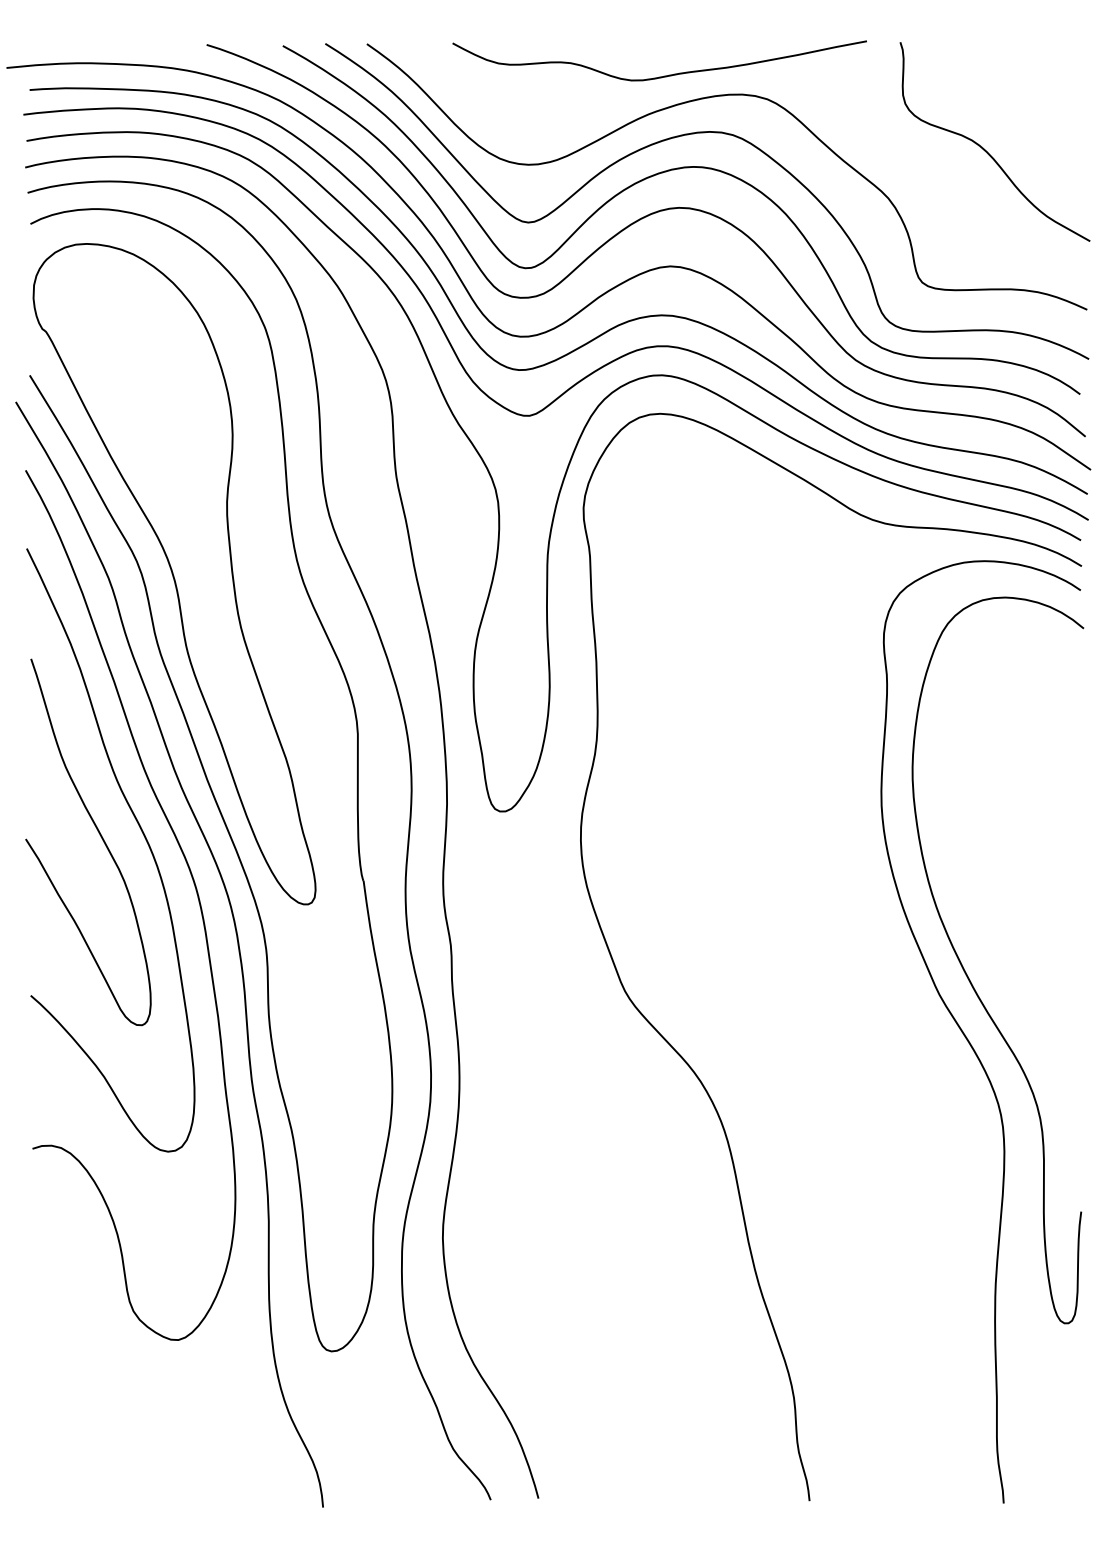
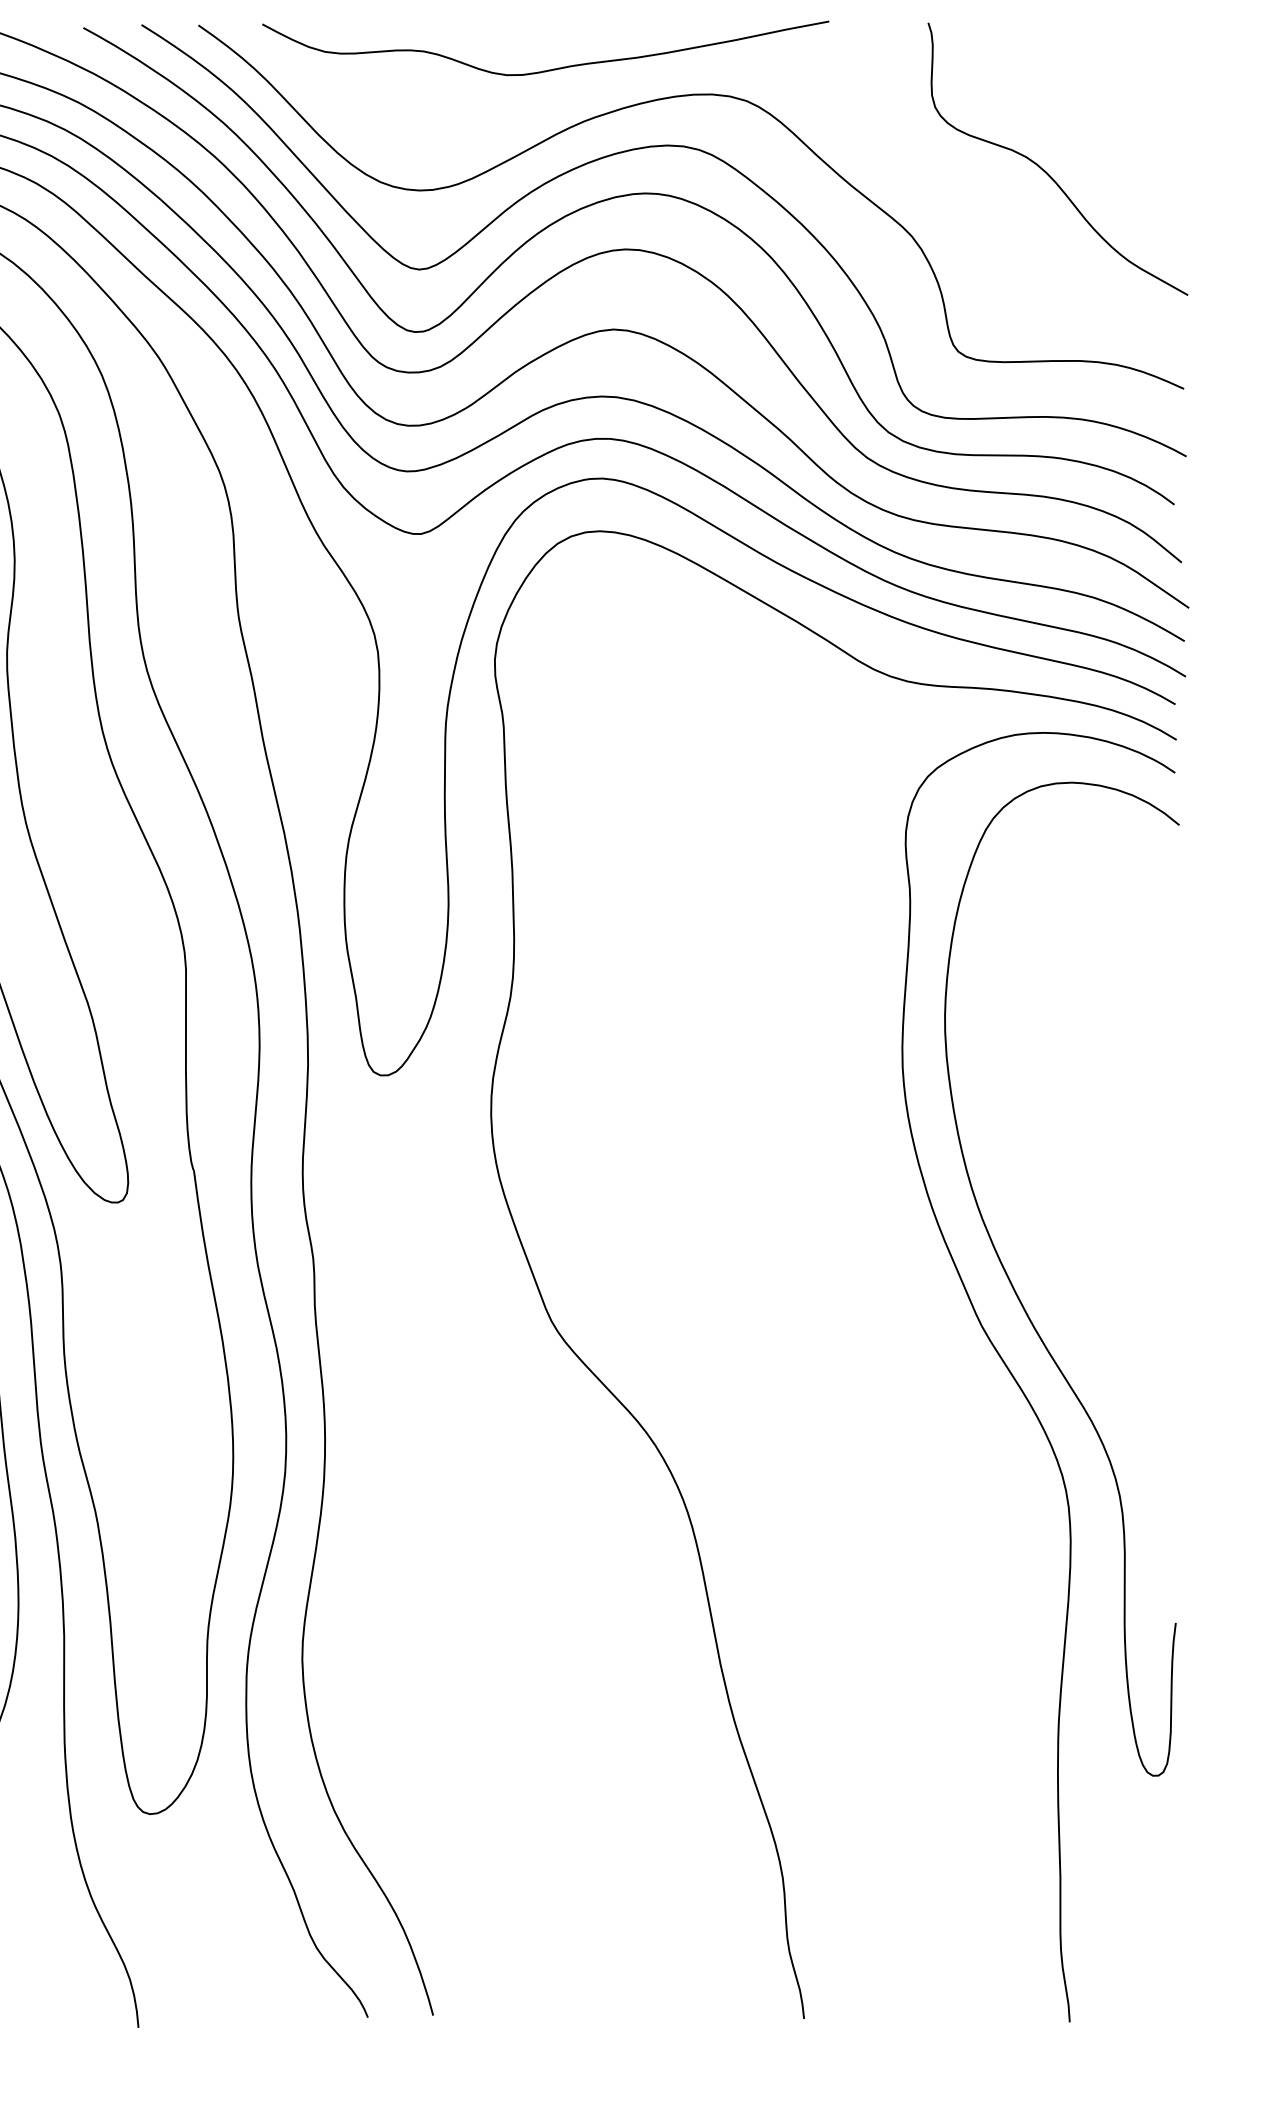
curve: (664, 75) -> (552, 68), moved

